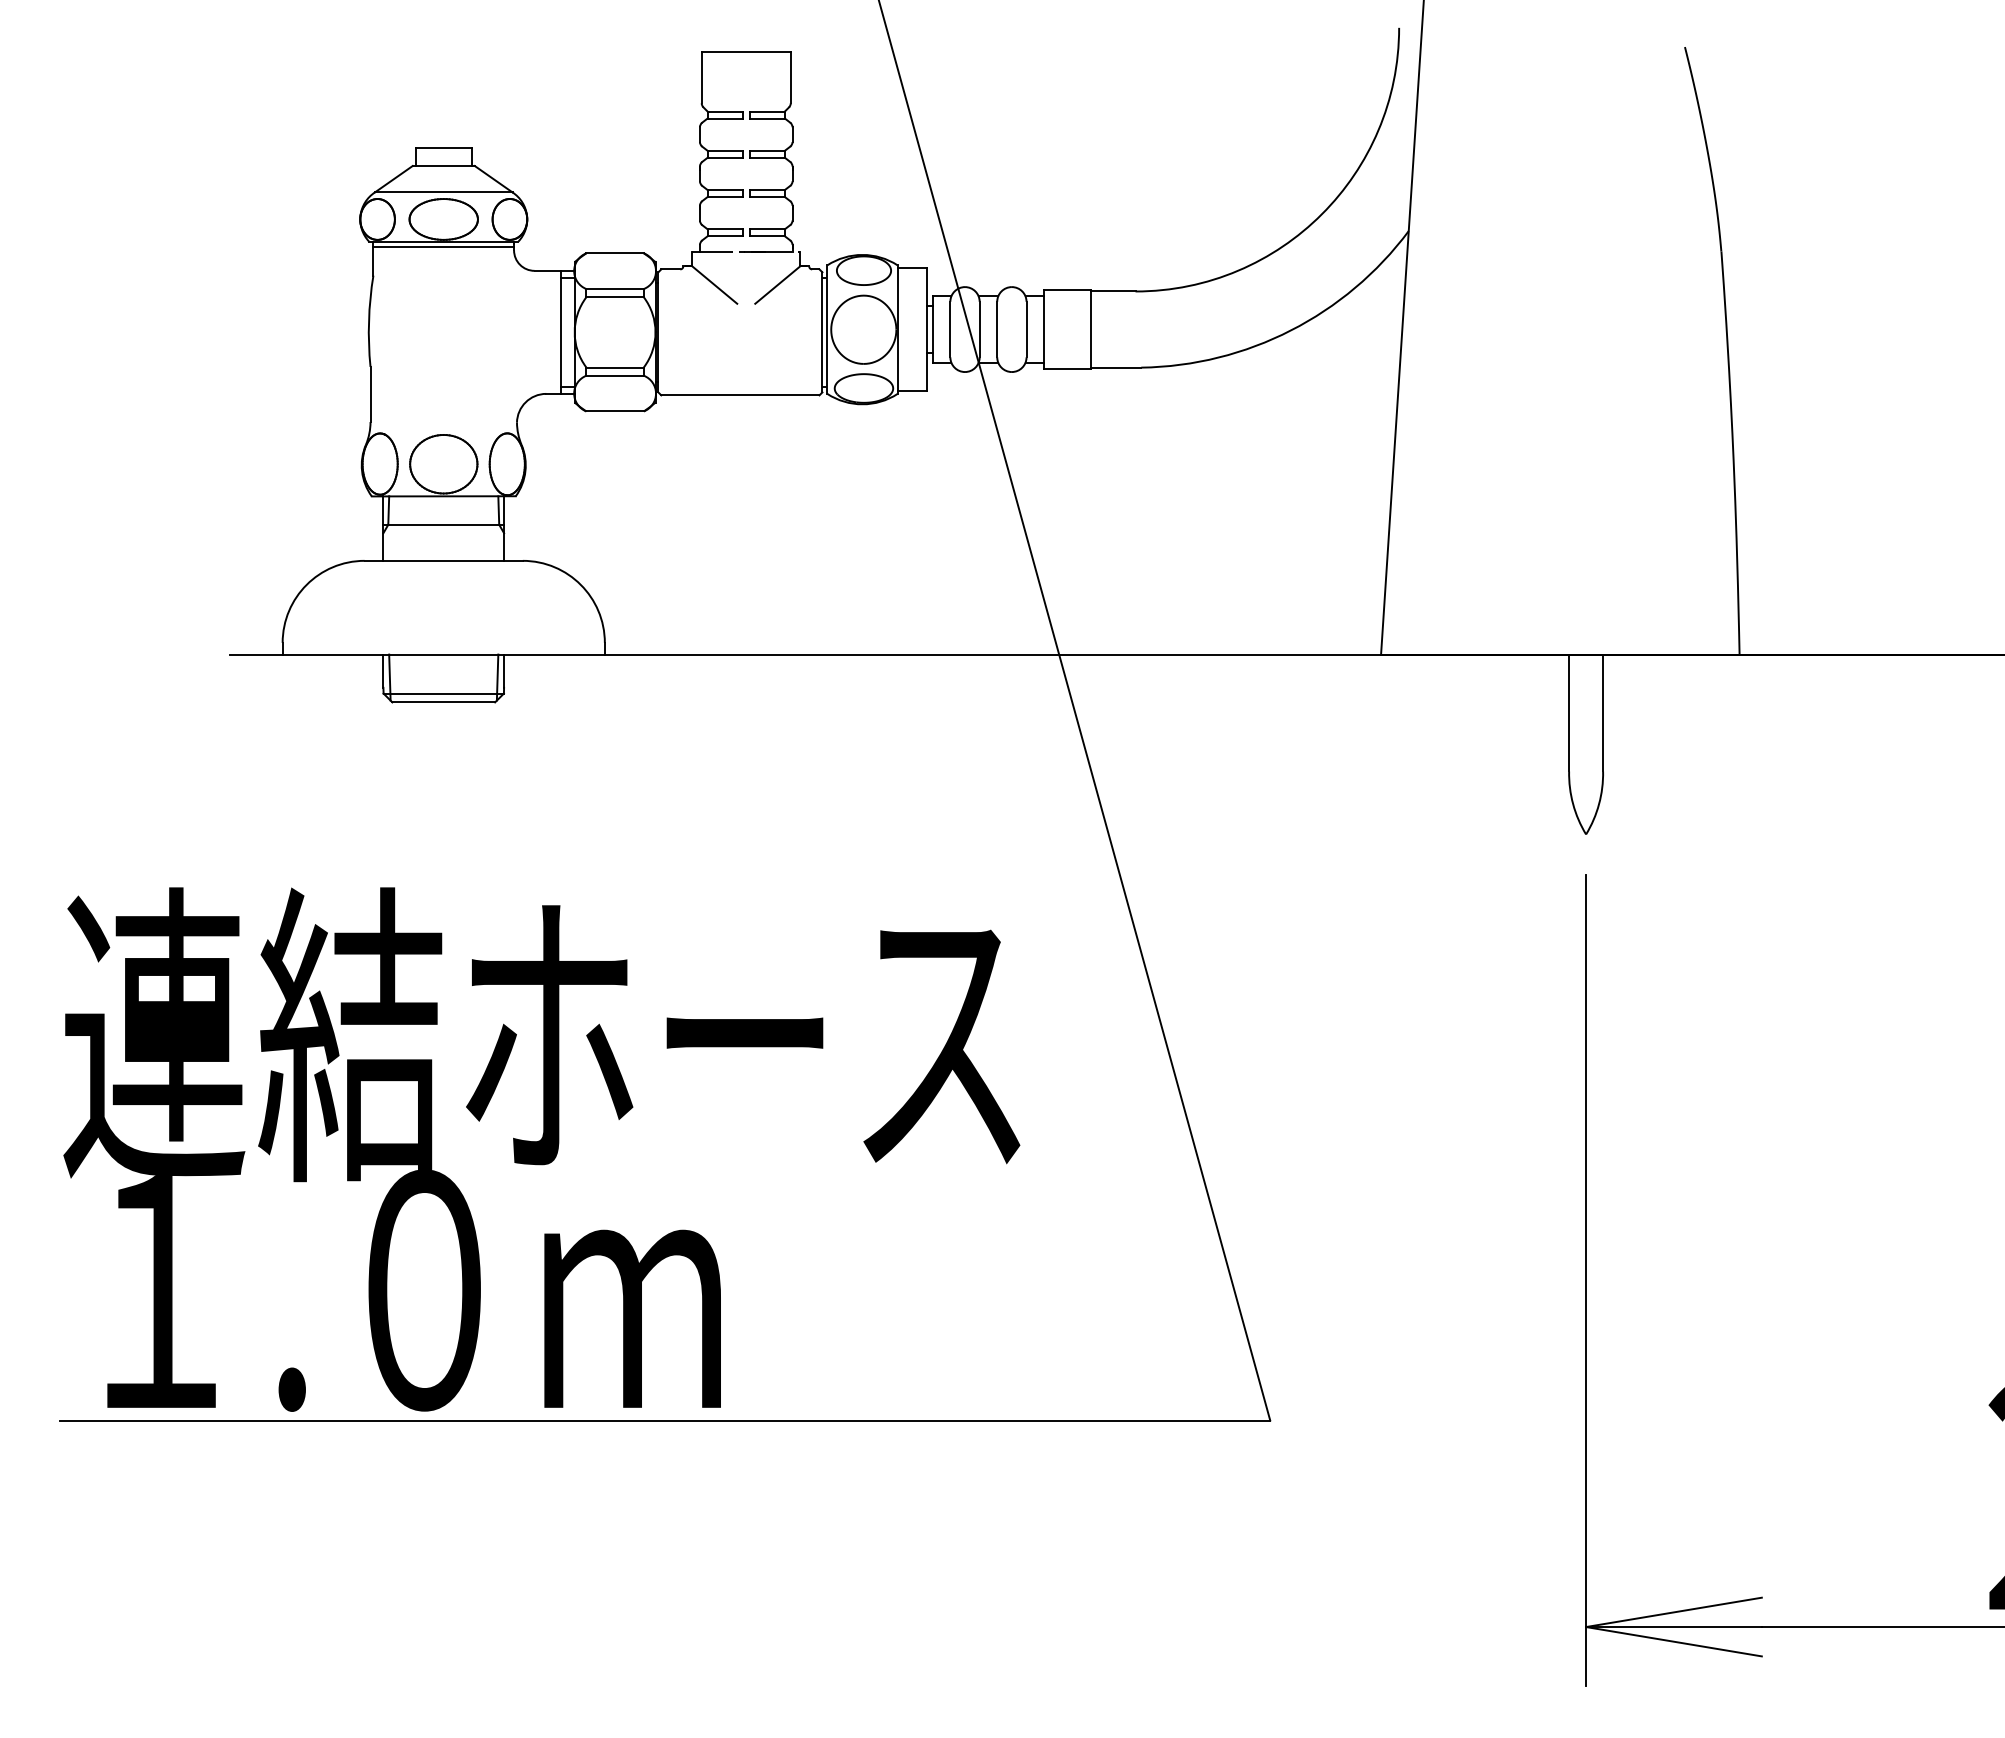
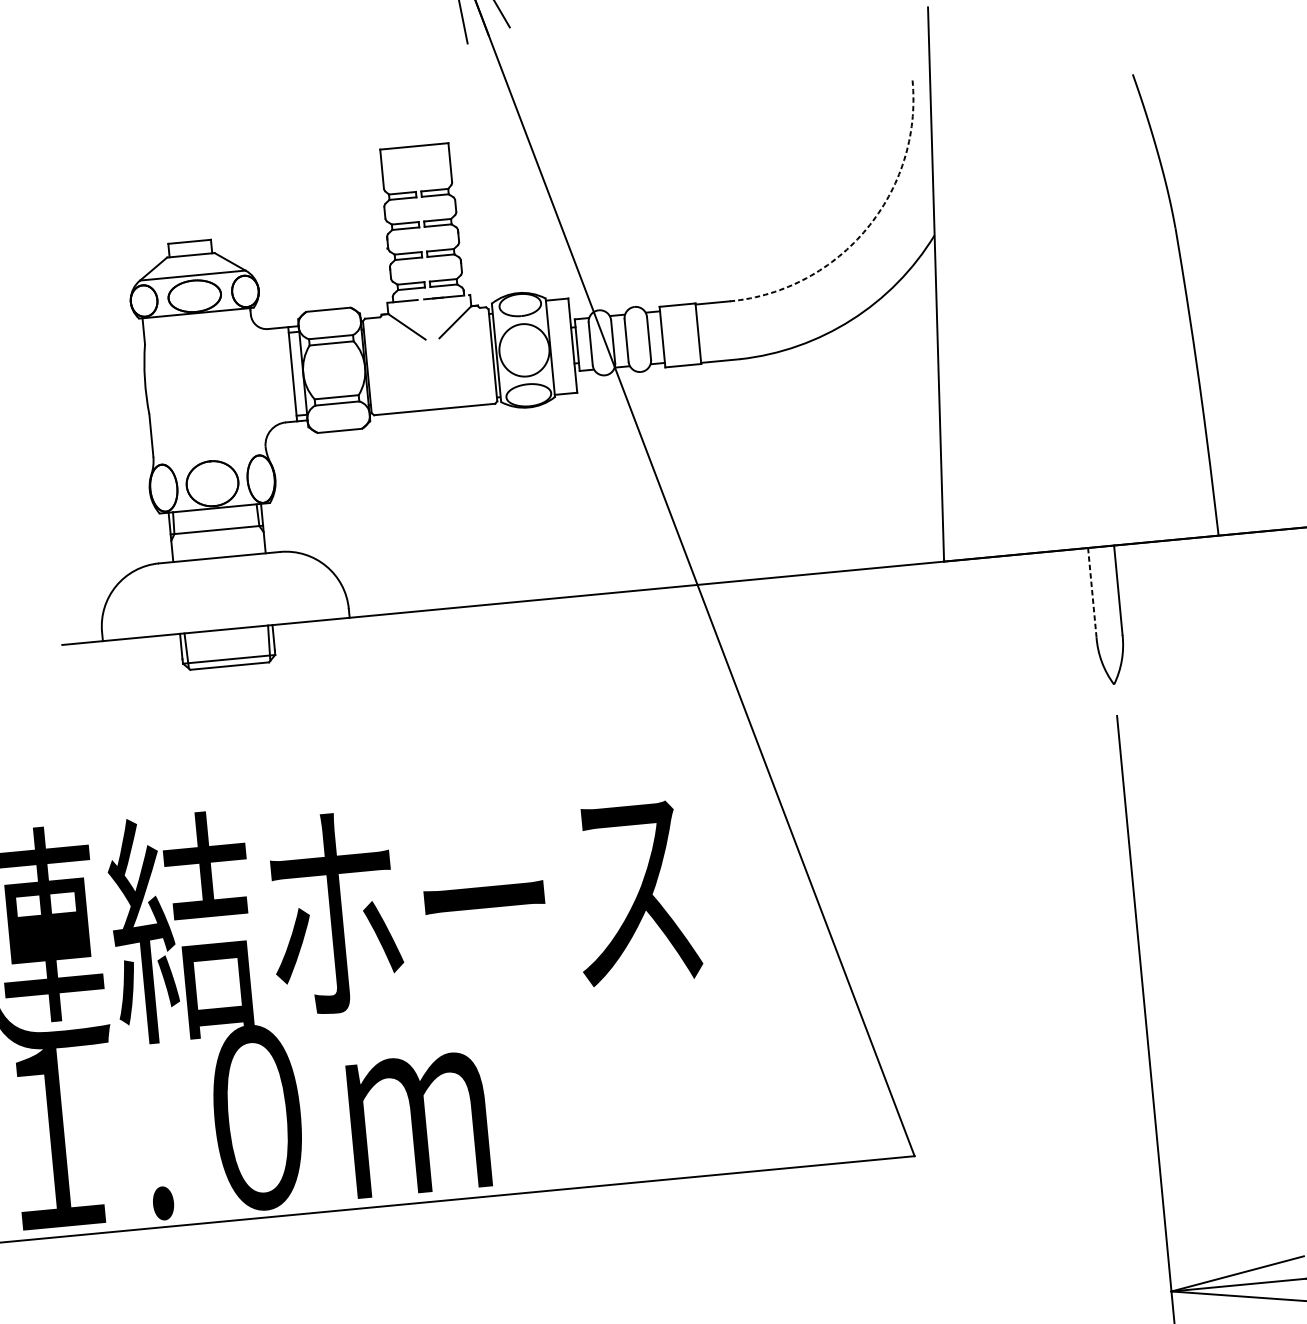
arc: (1321, 214) -> (866, 228), solid -> dashed
line: (443, 247) -> (196, 317), removed
line: (1569, 712) -> (1092, 592), solid -> dashed

